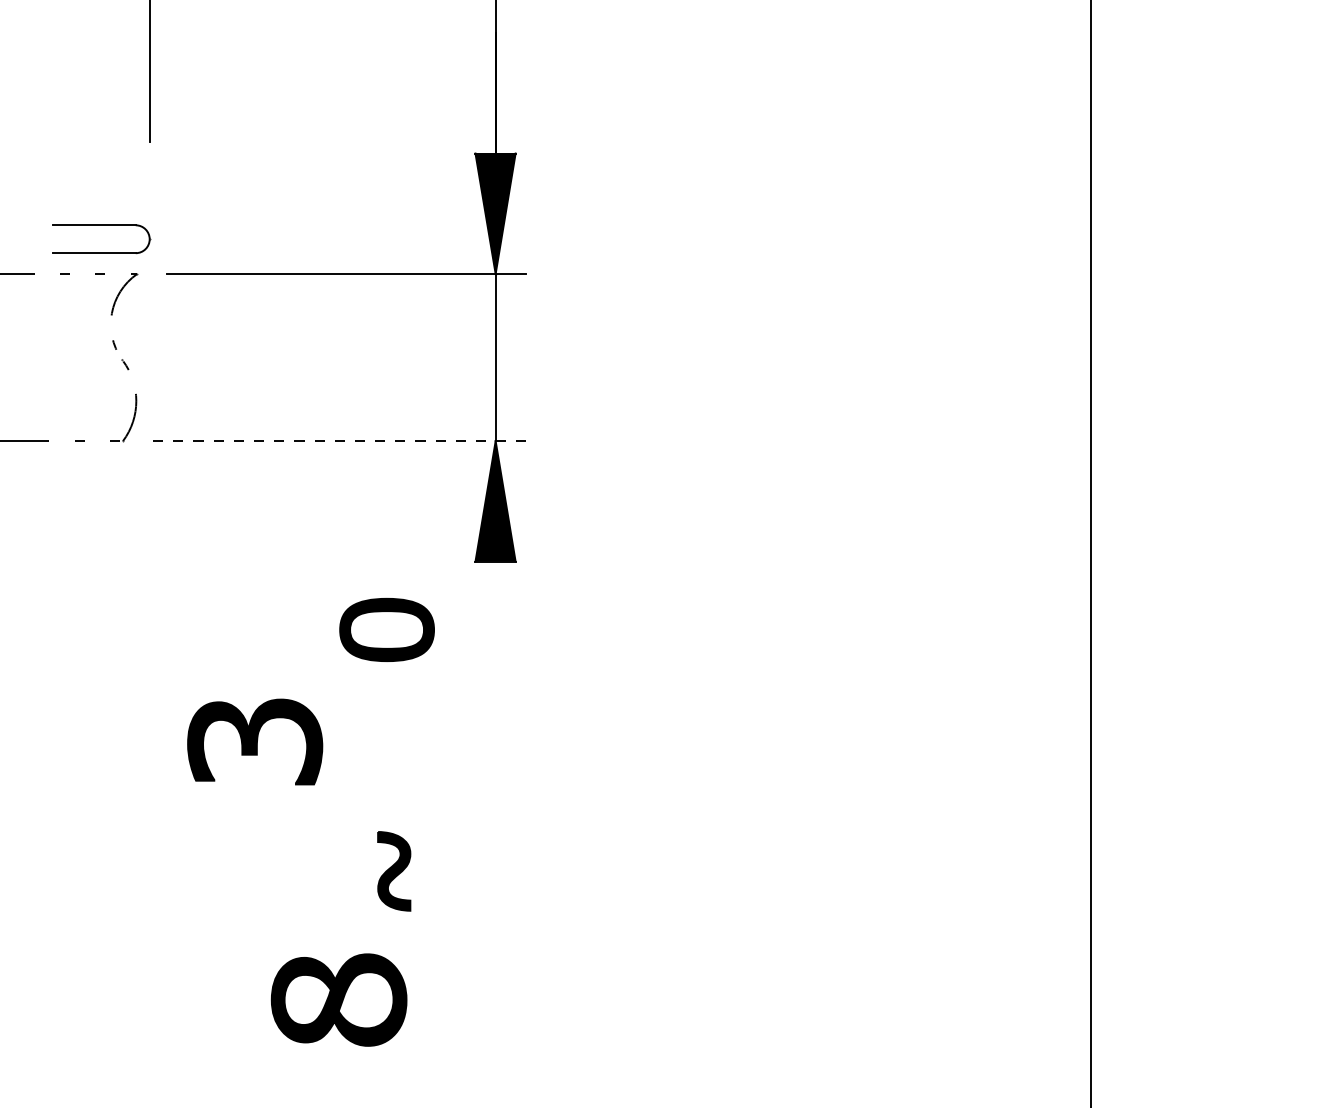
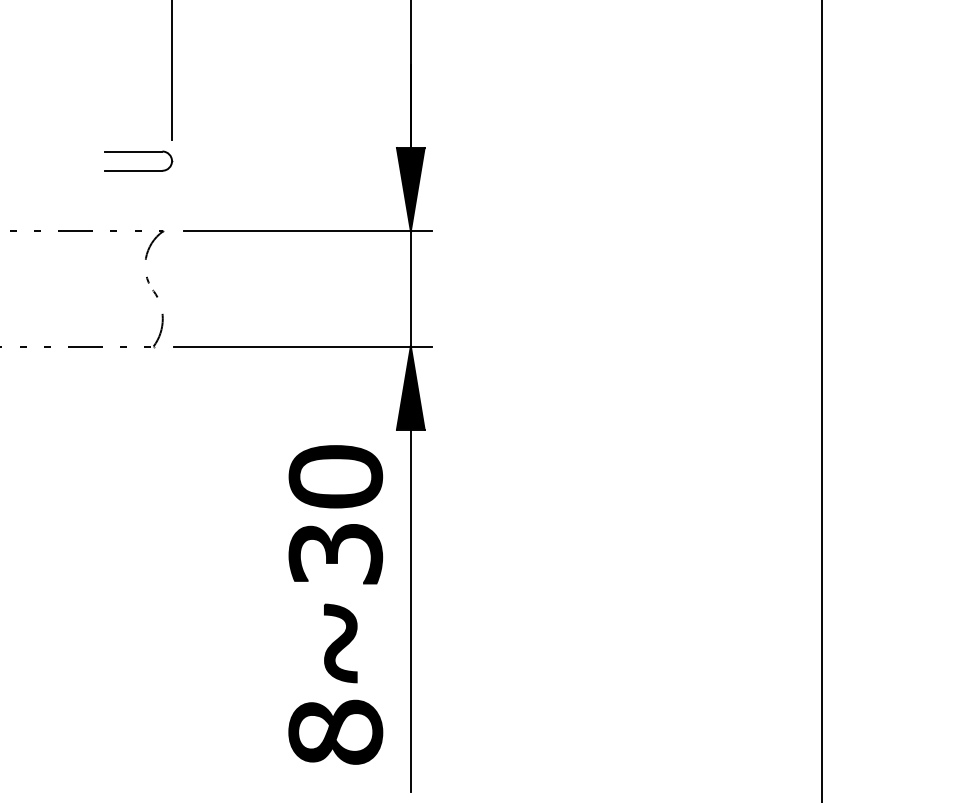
part: (101, 226) -> (138, 152), moved
line: (340, 441) -> (303, 346), dashed -> solid
part: (386, 629) -> (335, 476), size x1.43
part: (254, 742) -> (335, 554), moved
line: (495, 823) -> (410, 610), added
part: (393, 871) -> (340, 643), size x1.43
part: (338, 998) -> (335, 731), moved

